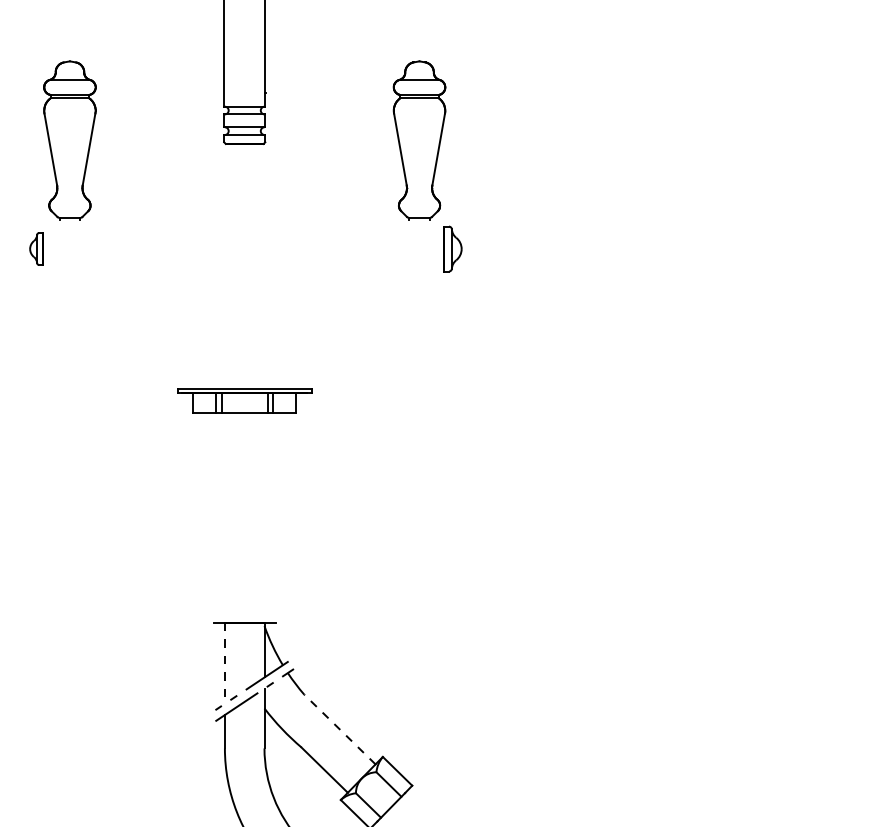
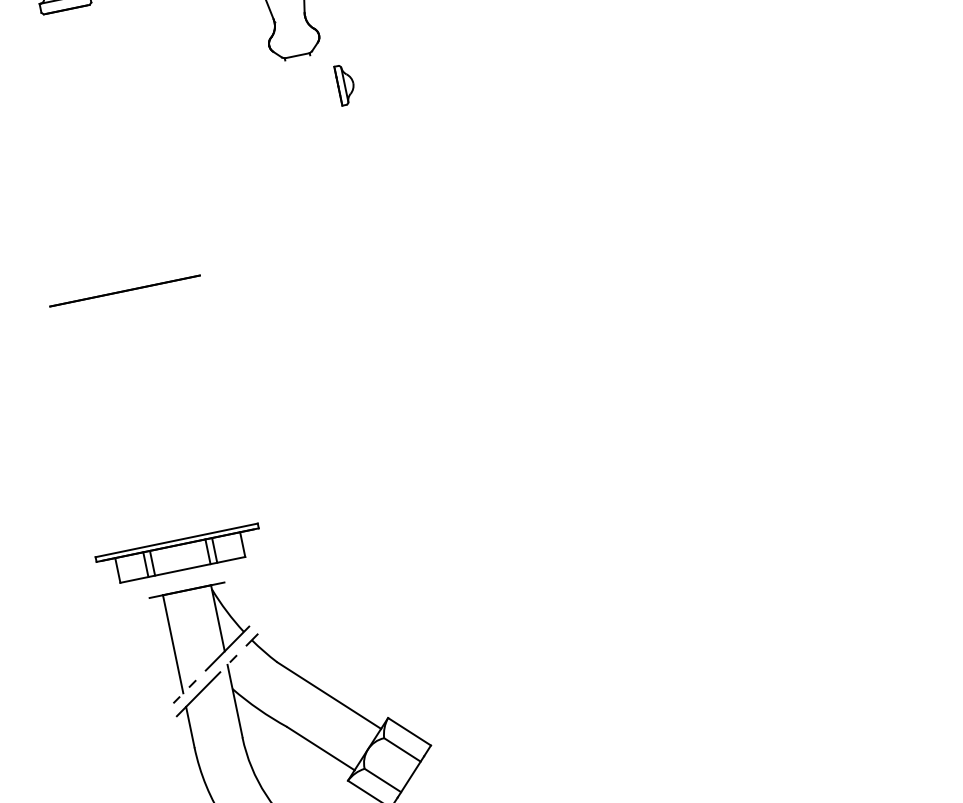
part: (453, 248) -> (346, 83), size x0.71
line: (244, 375) -> (124, 290), added
part: (244, 400) -> (179, 554), moved
line: (224, 663) -> (172, 644), dashed -> solid
line: (339, 729) -> (328, 695), dashed -> solid

